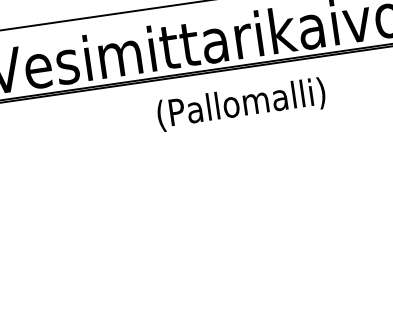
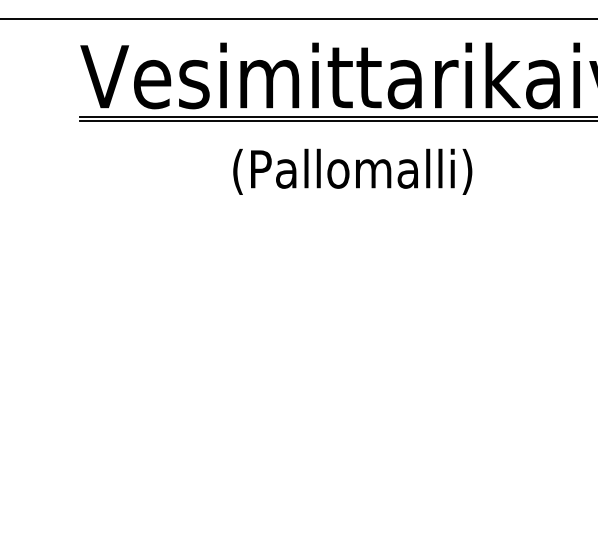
text: (241, 104) -> (352, 171), moved

